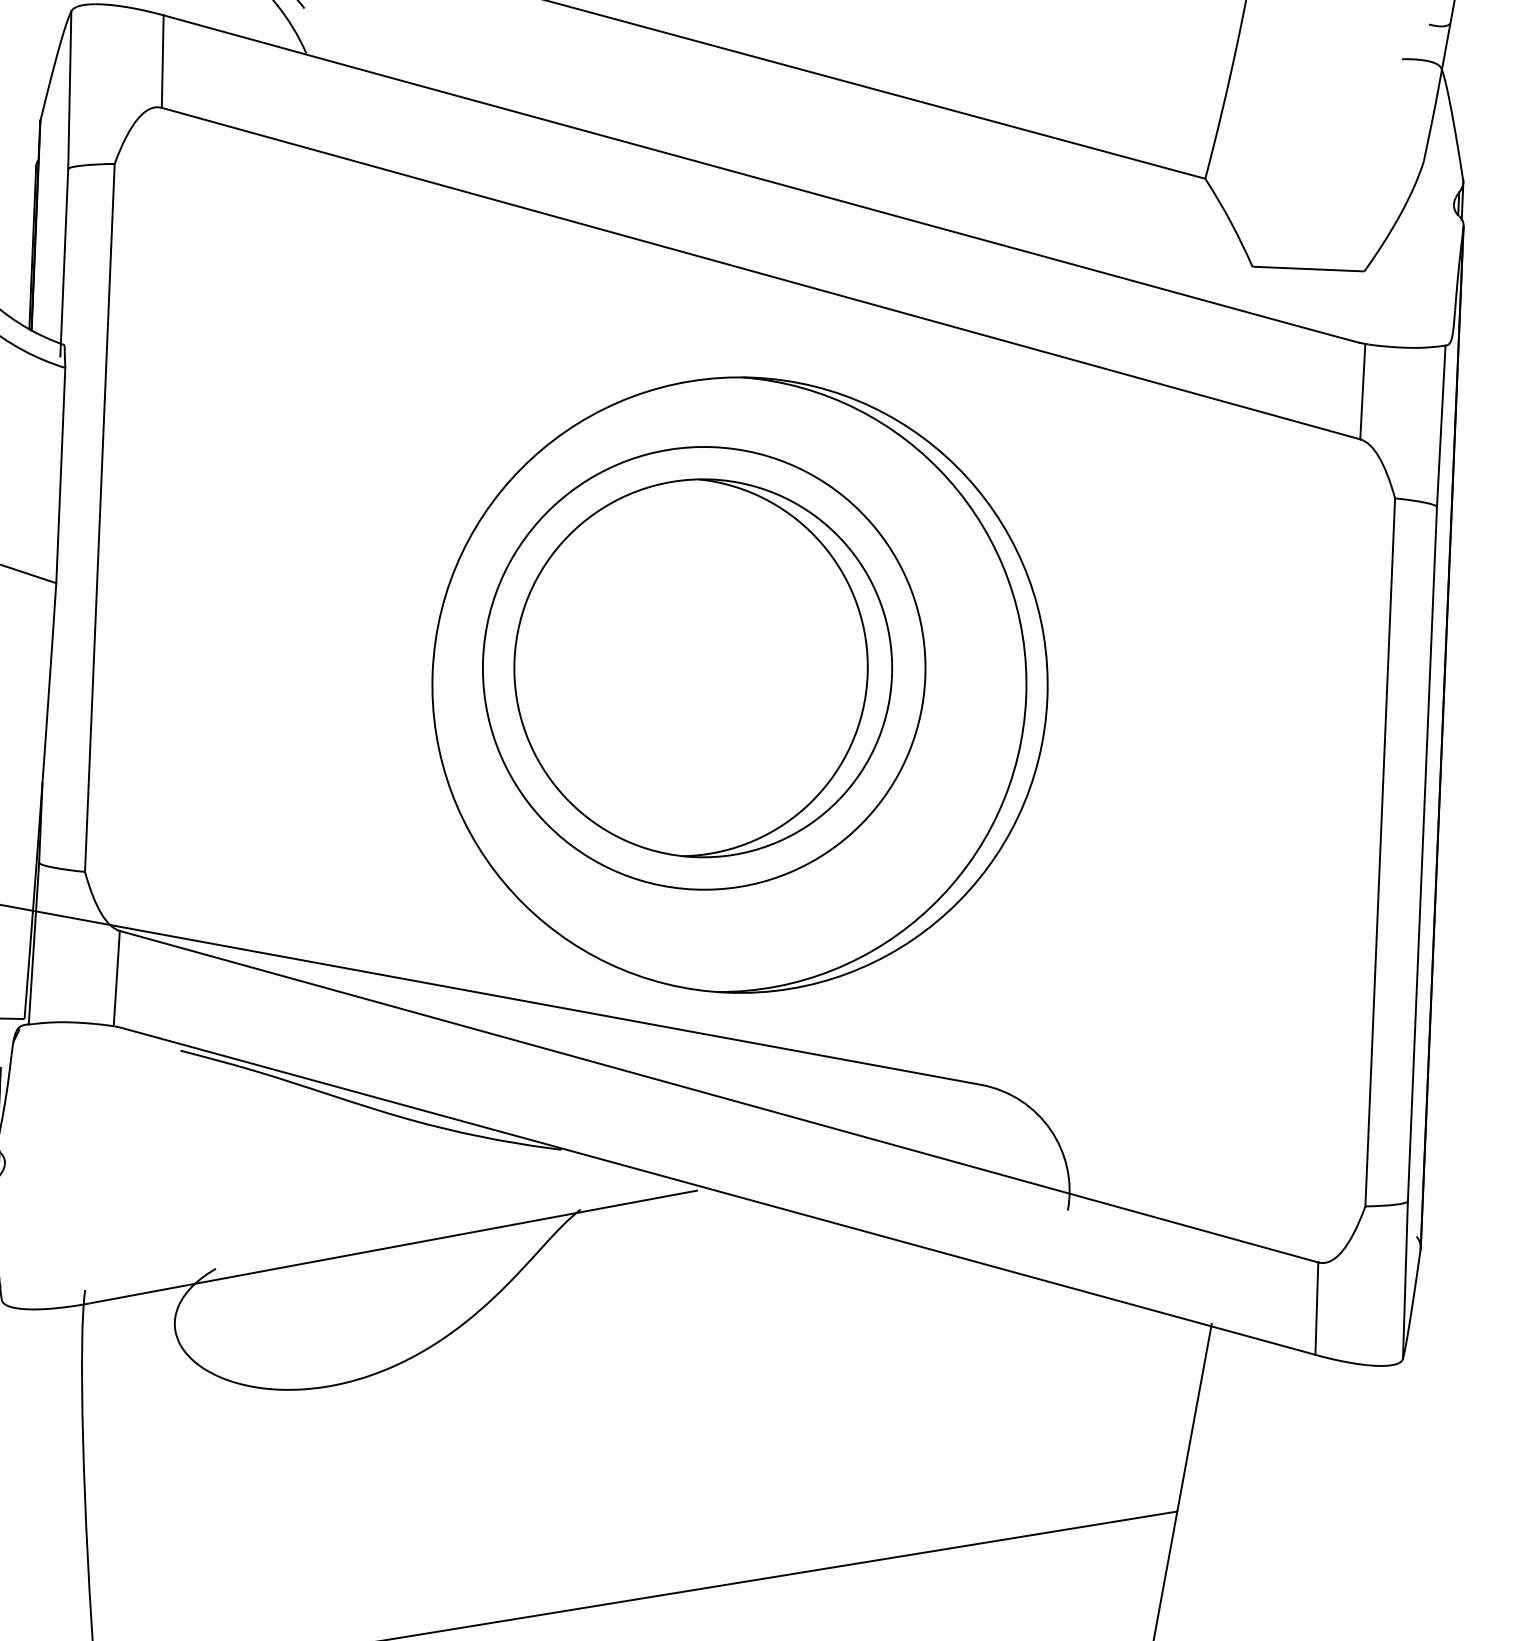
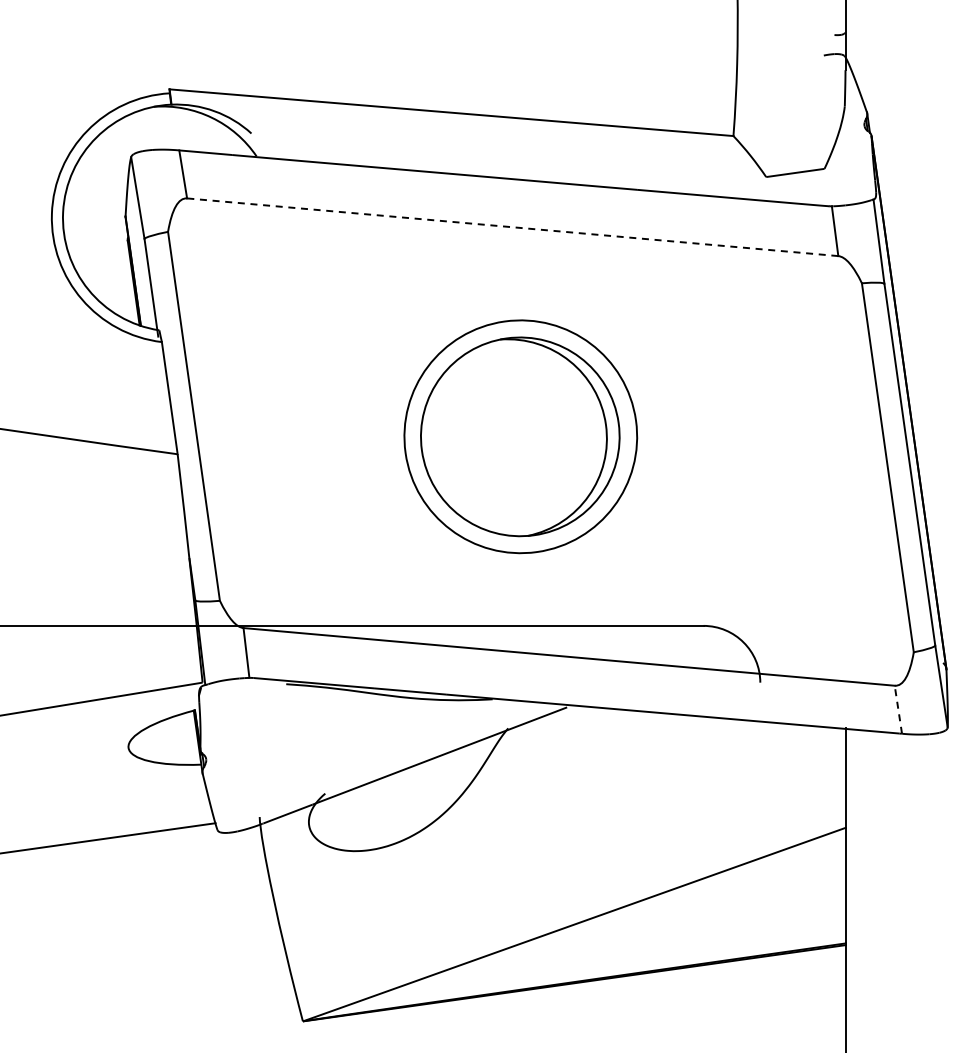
line: (760, 273) -> (512, 227), solid -> dashed
part: (739, 683) -> (540, 441), removed
line: (1317, 1308) -> (898, 709), solid -> dashed

